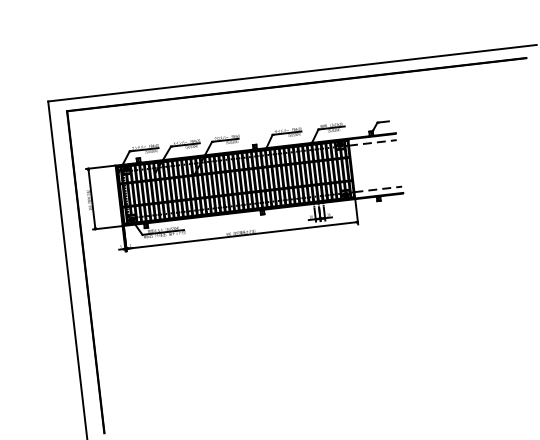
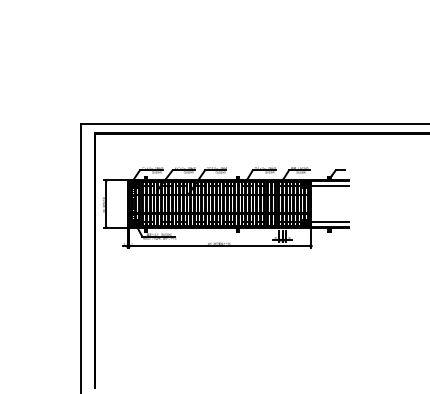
line: (373, 142) -> (330, 185), dashed -> solid
line: (378, 189) -> (330, 222), dashed -> solid

